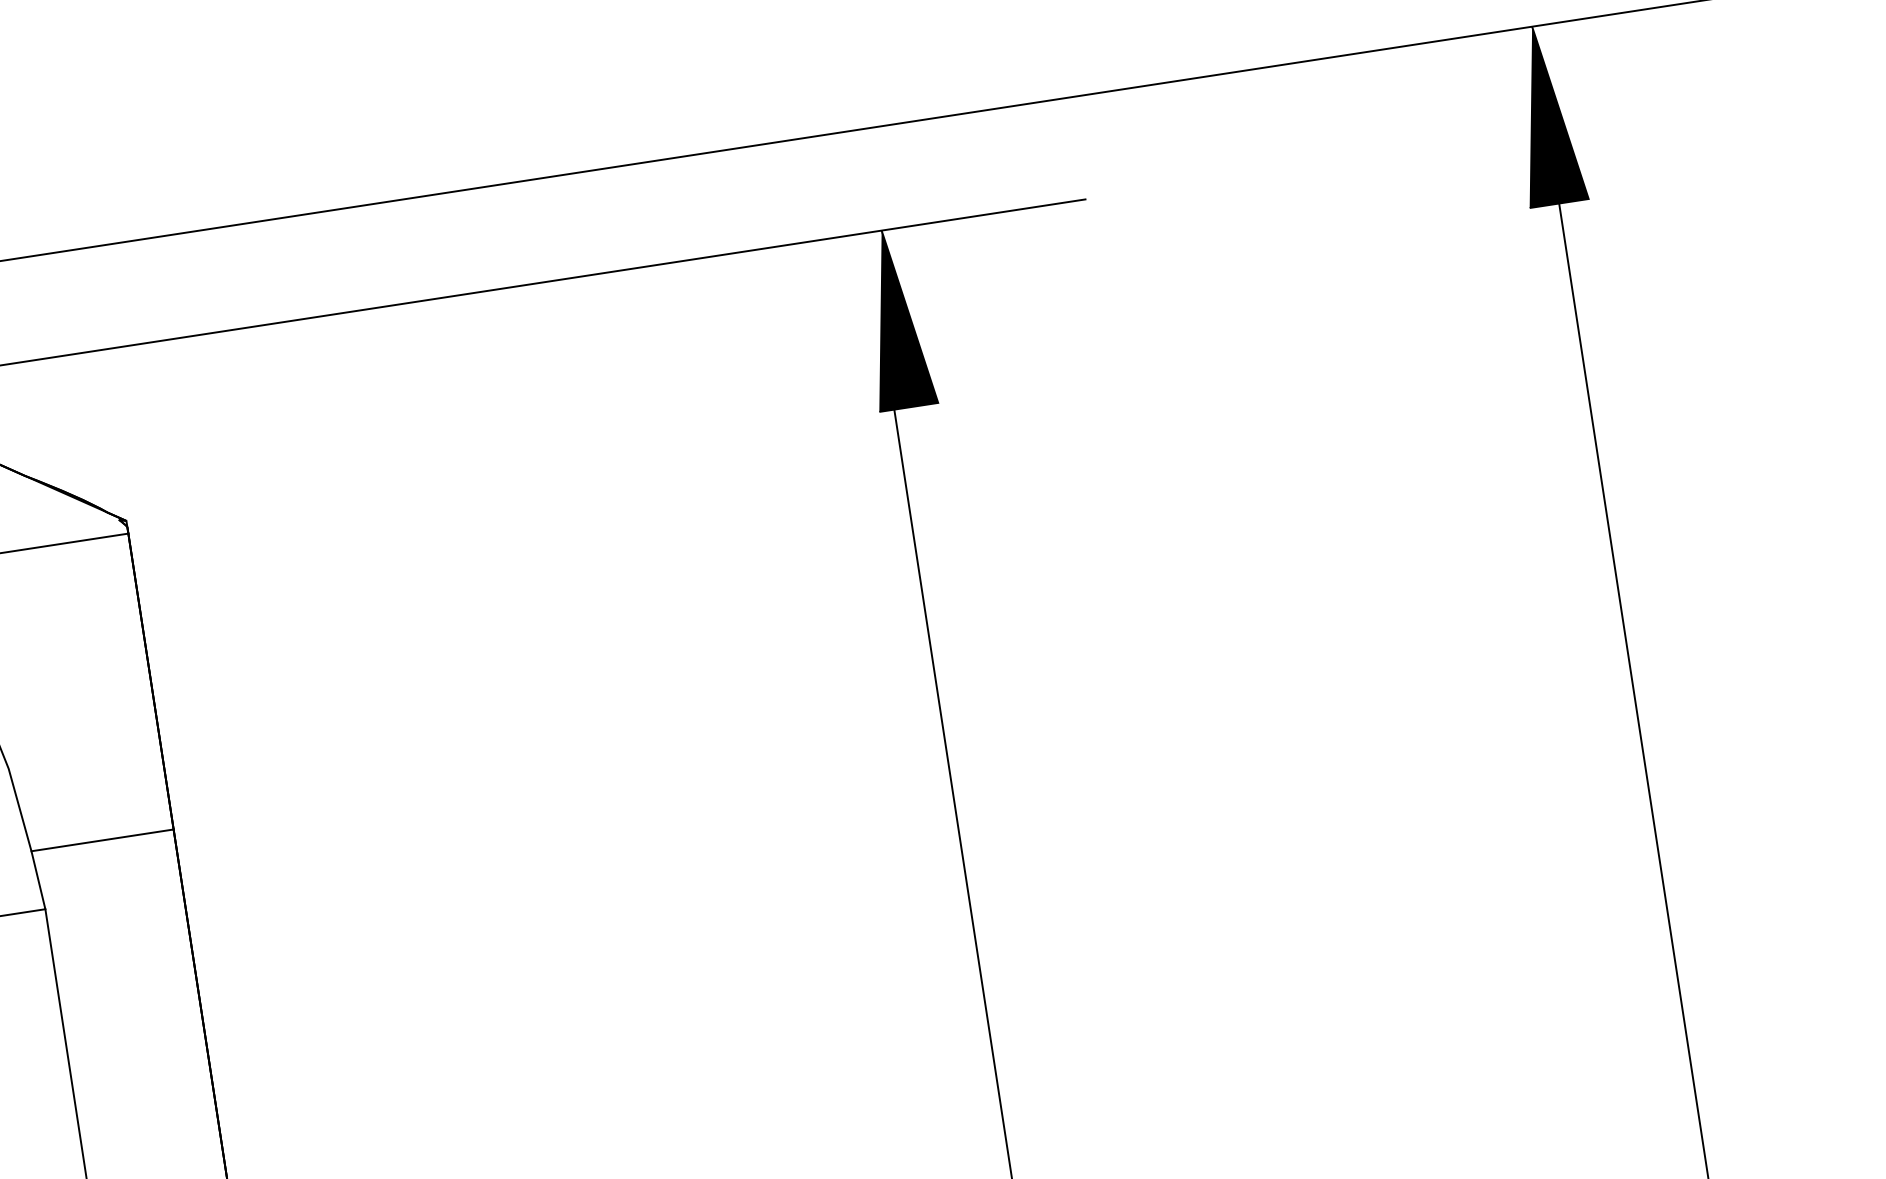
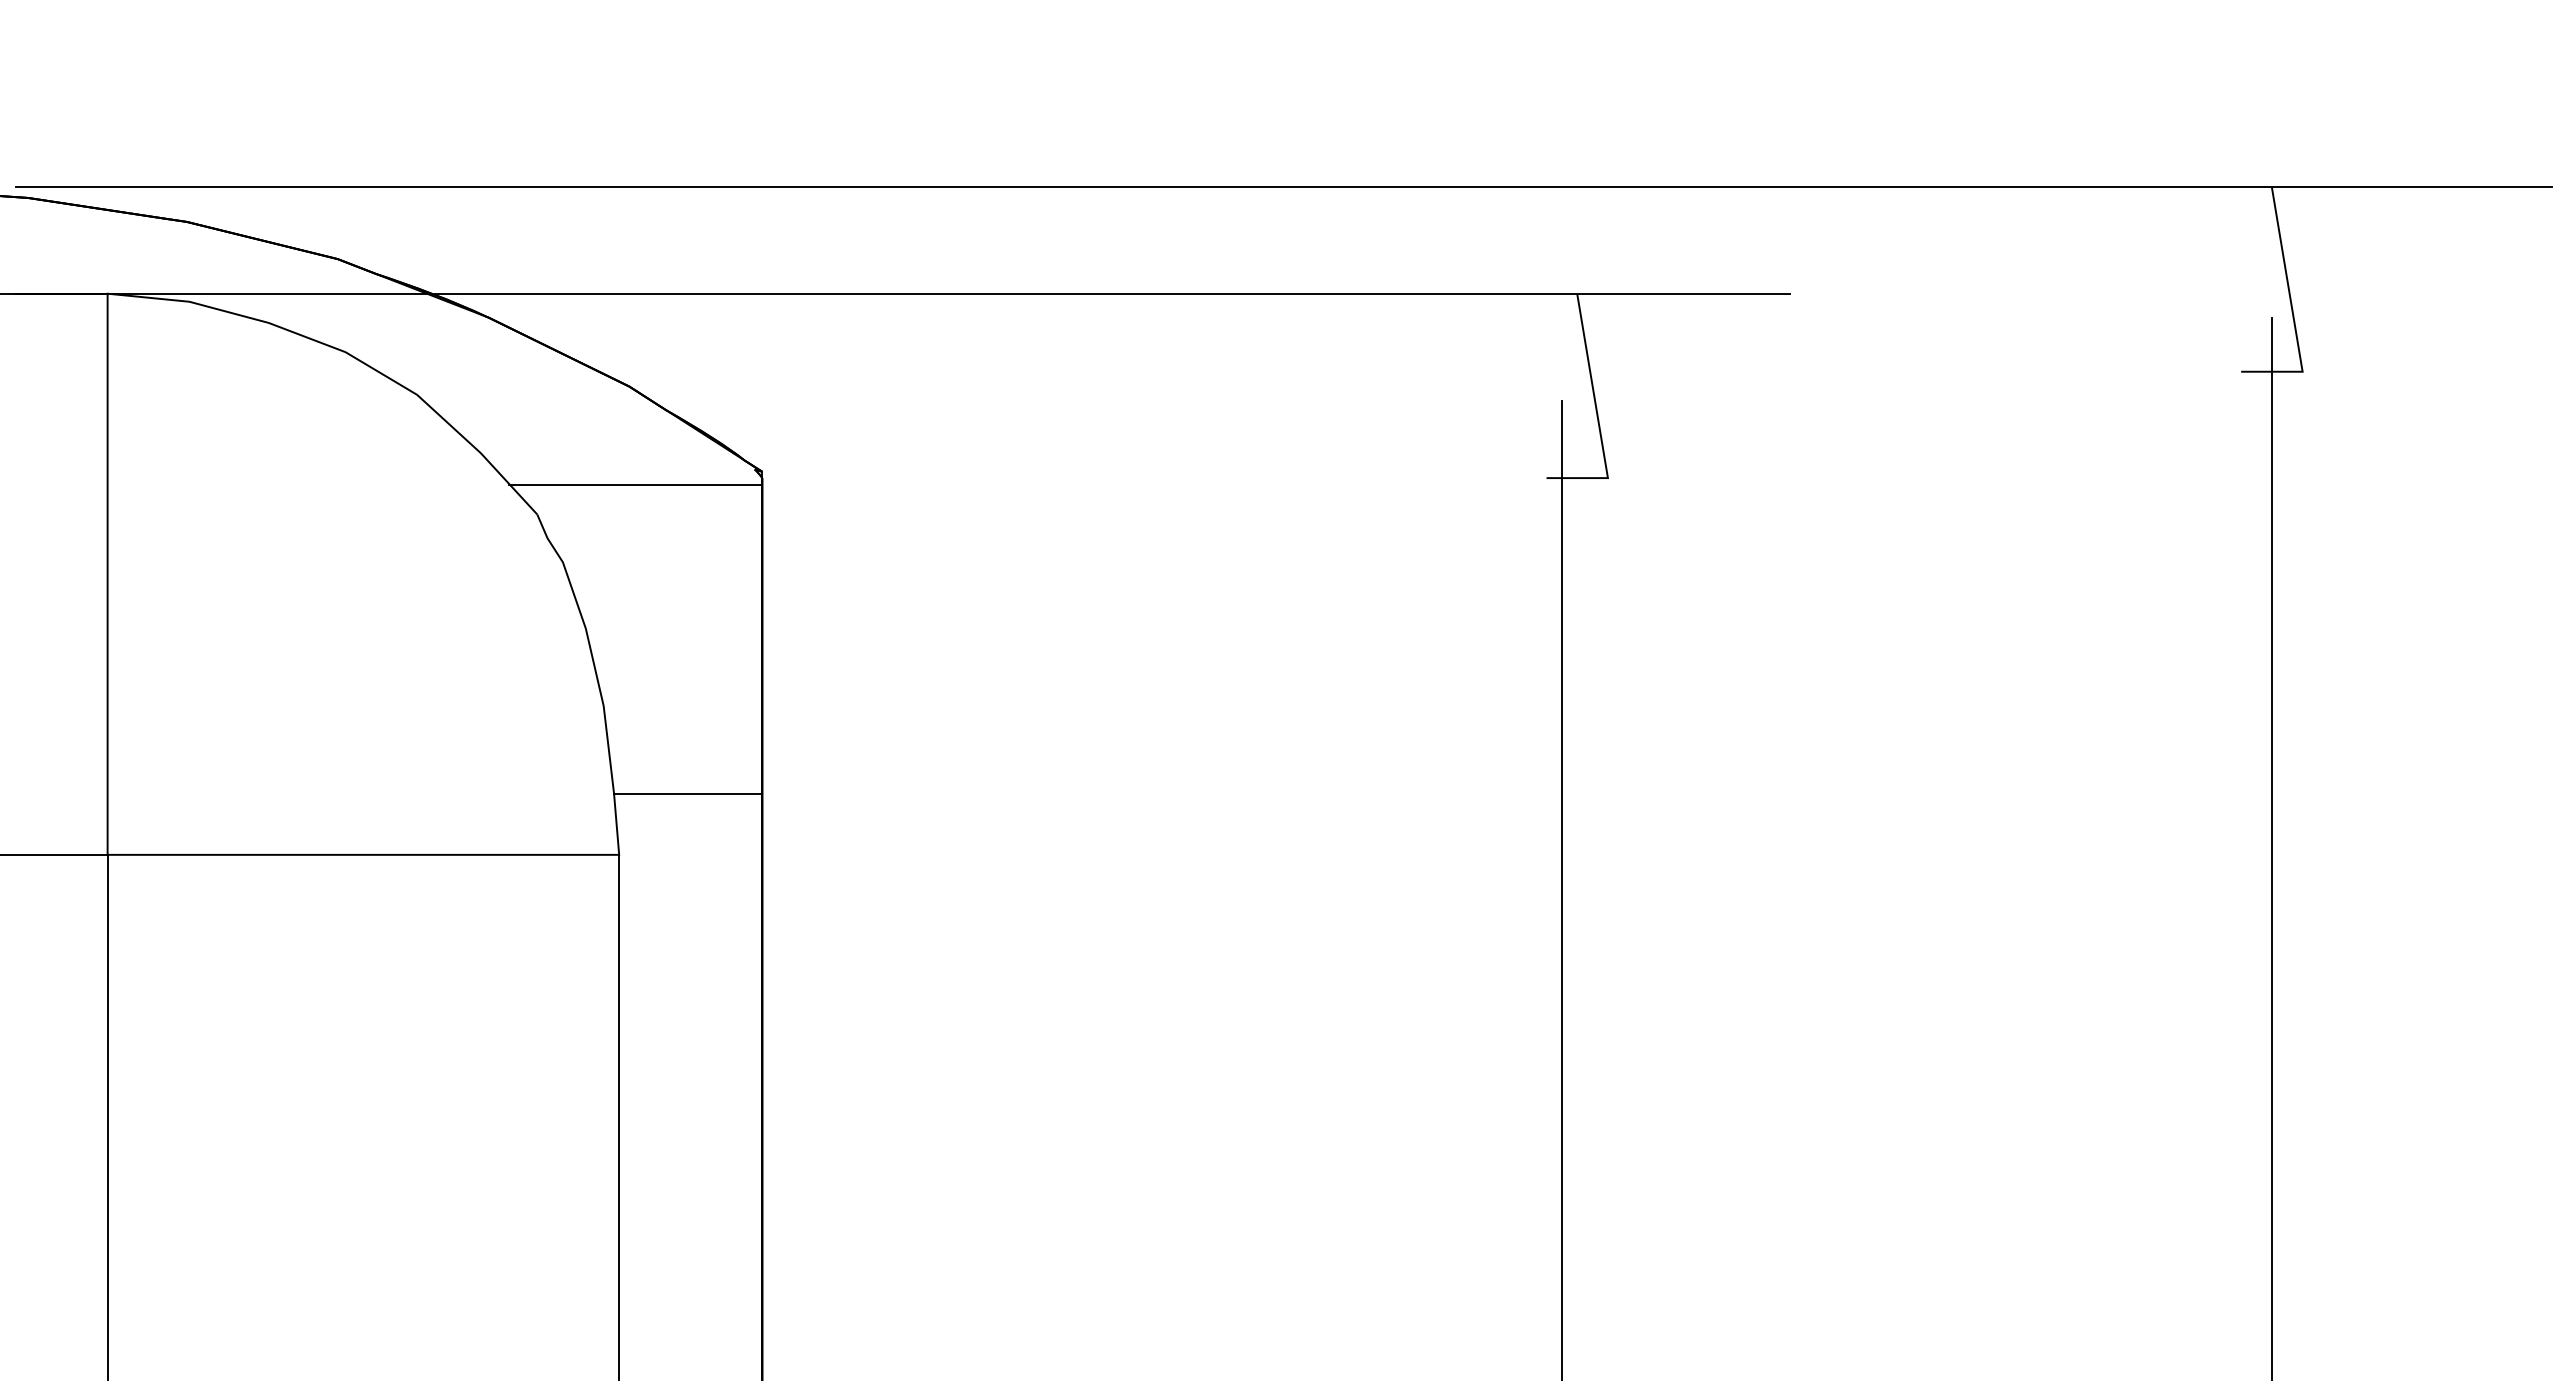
fill: (1545, 115) -> (2271, 279), removed
fill: (894, 318) -> (1576, 385), removed

